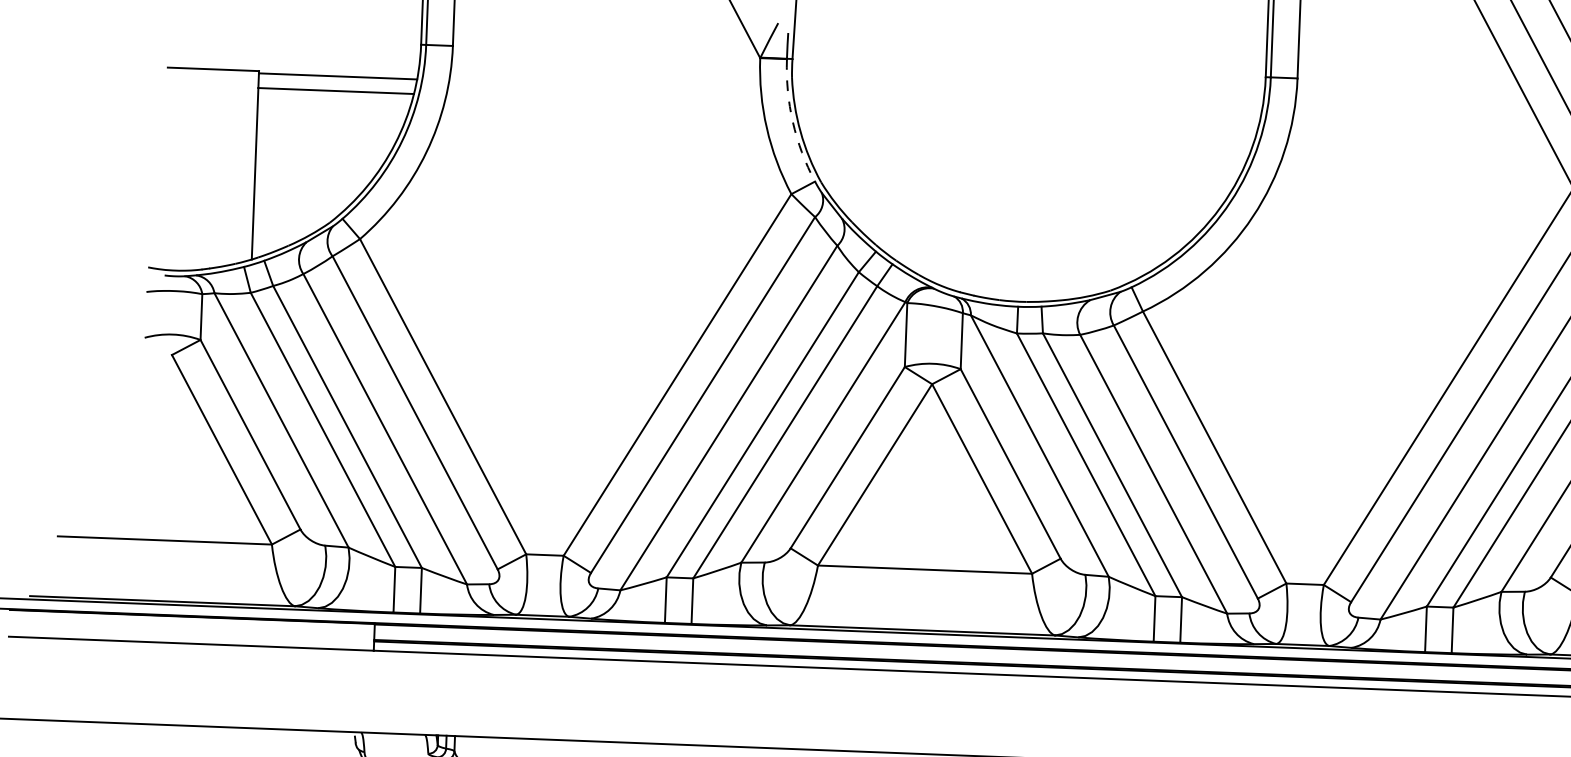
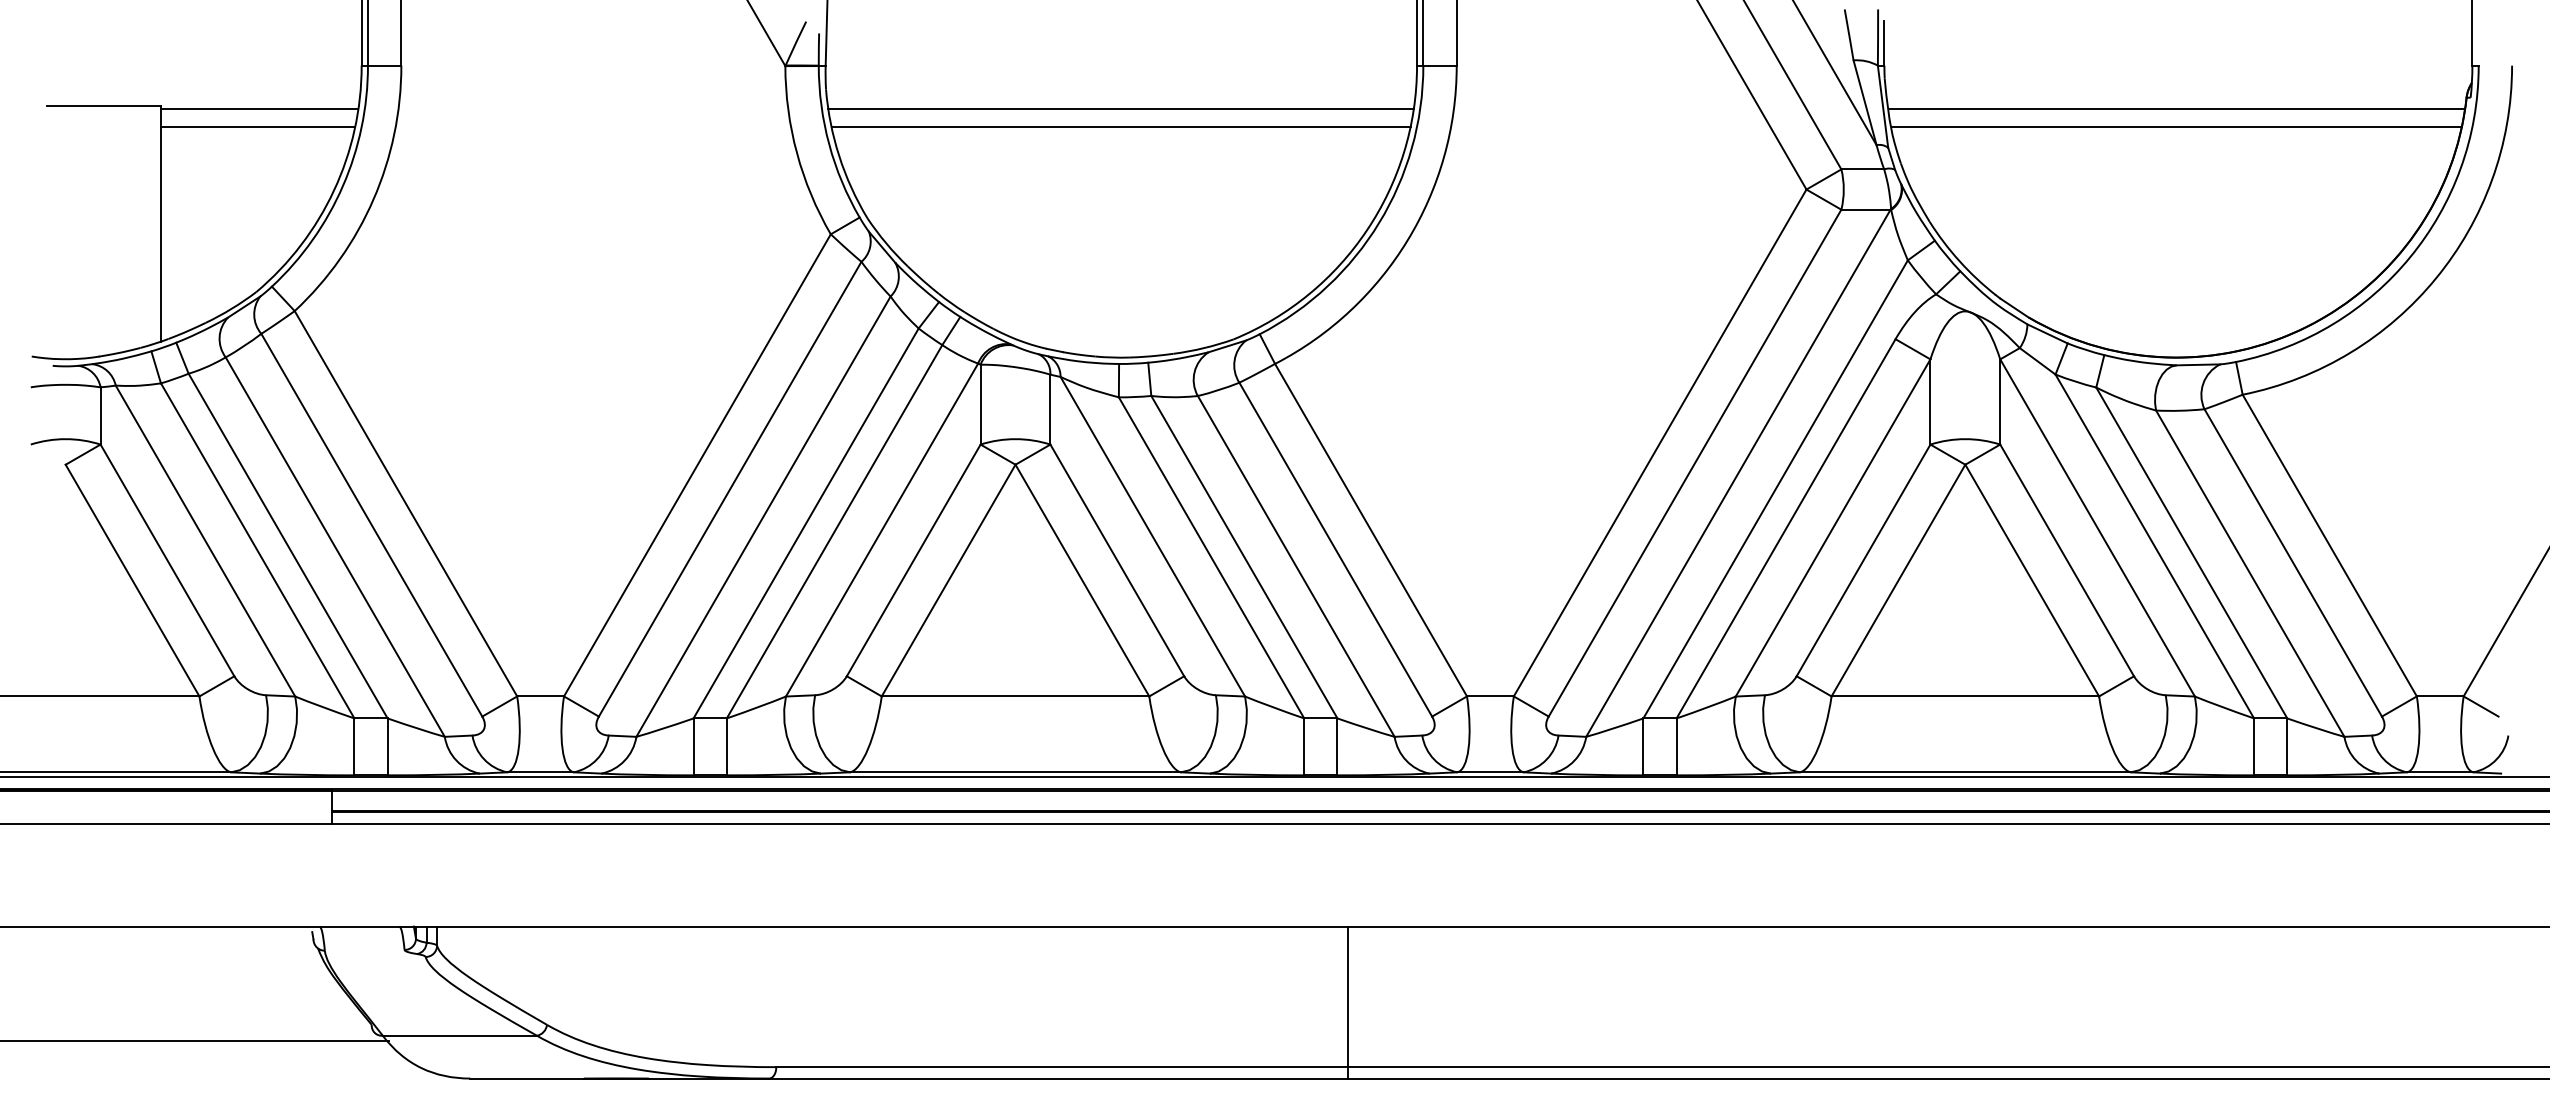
line: (1027, 103) -> (1120, 109), added
line: (1026, 117) -> (1120, 127), added
arc: (793, 122) -> (829, 144), dashed -> solid

